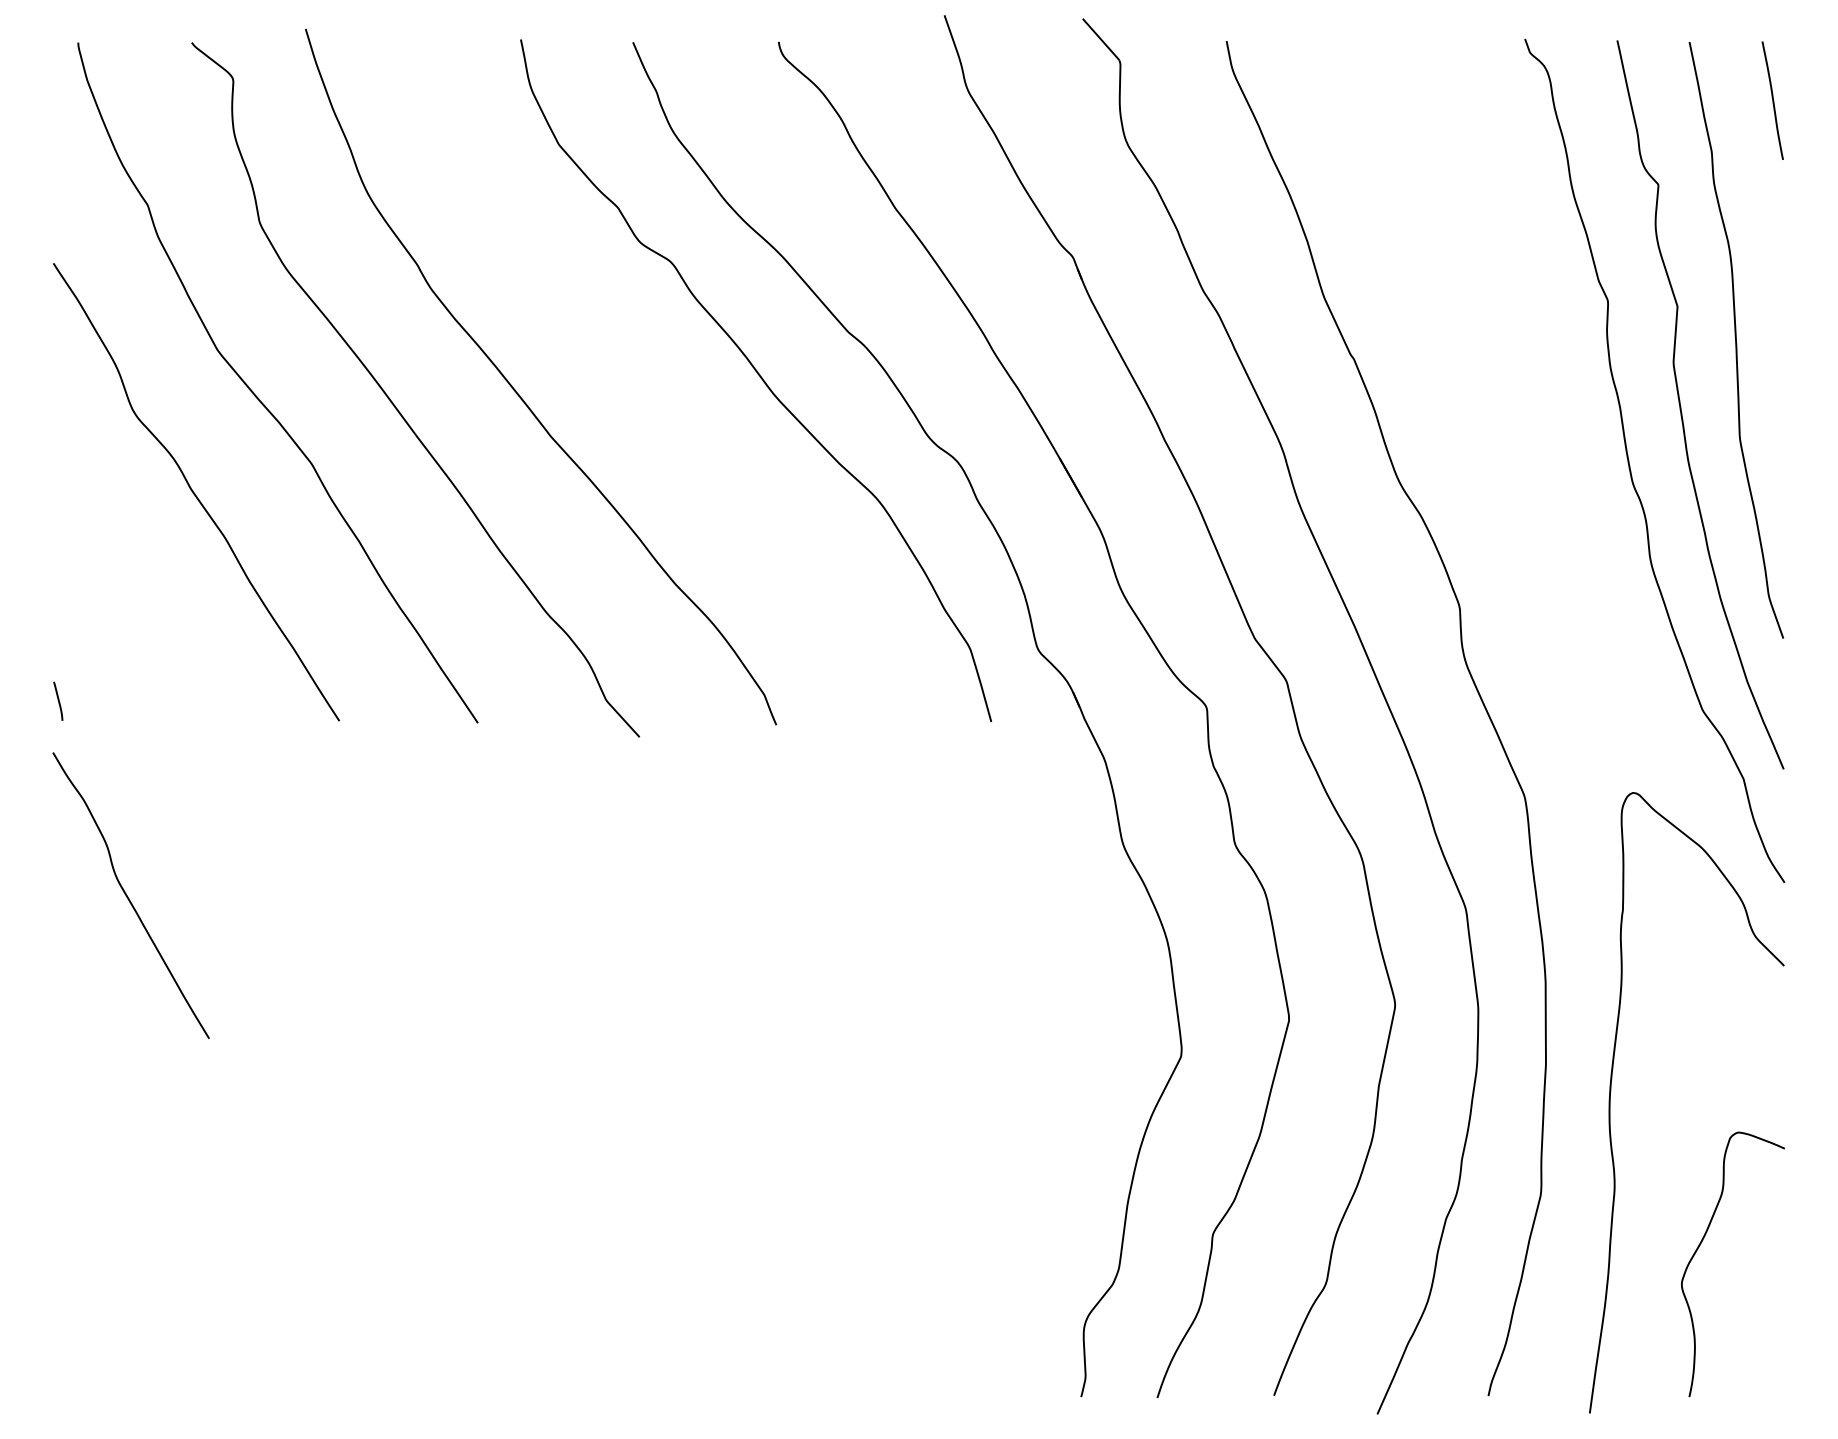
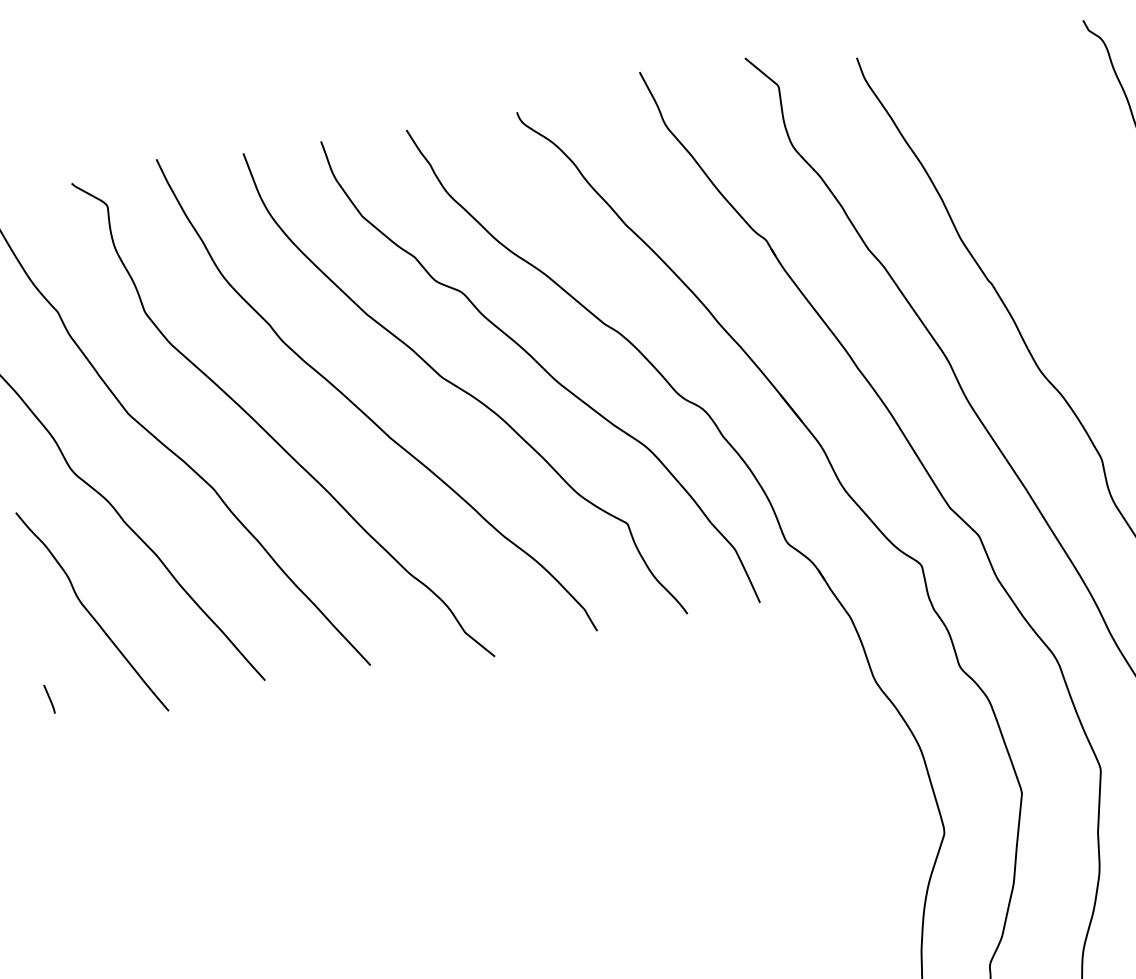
curve: (652, 386) -> (462, 388), added
curve: (128, 896) -> (90, 612), moved

